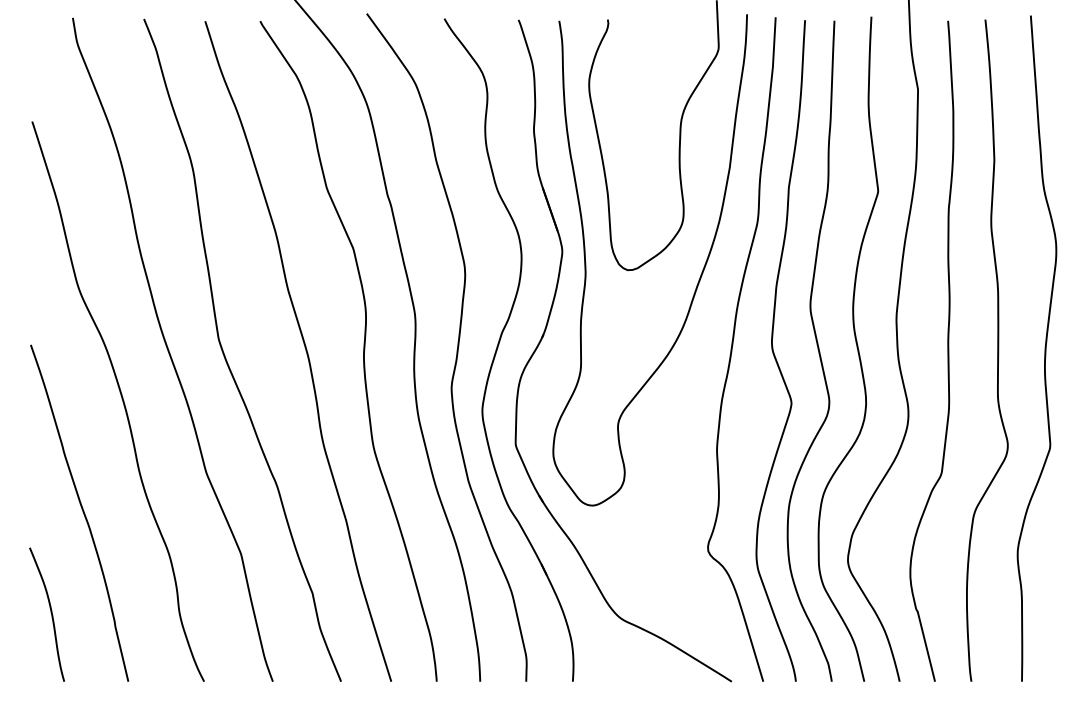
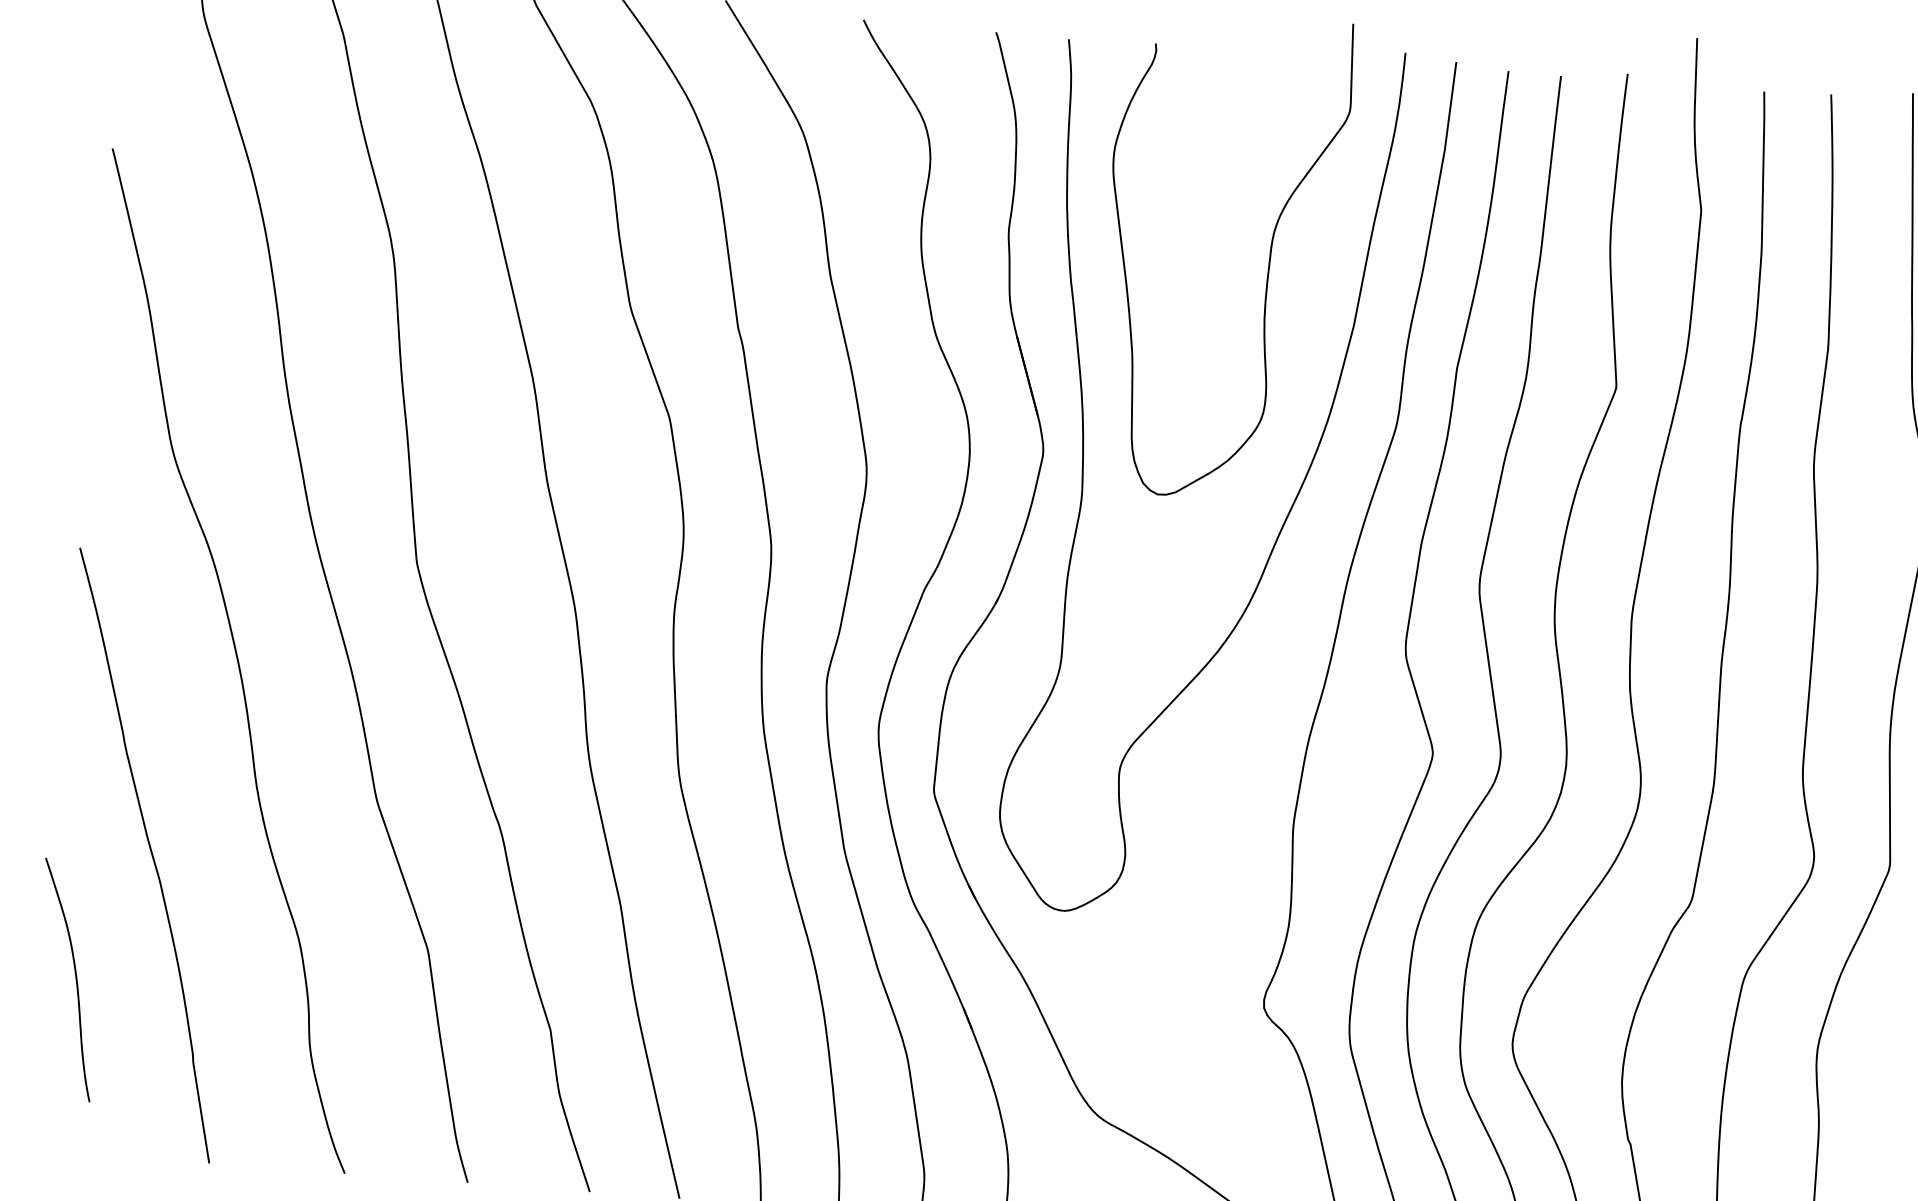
curve: (50, 612) -> (74, 976), moved

